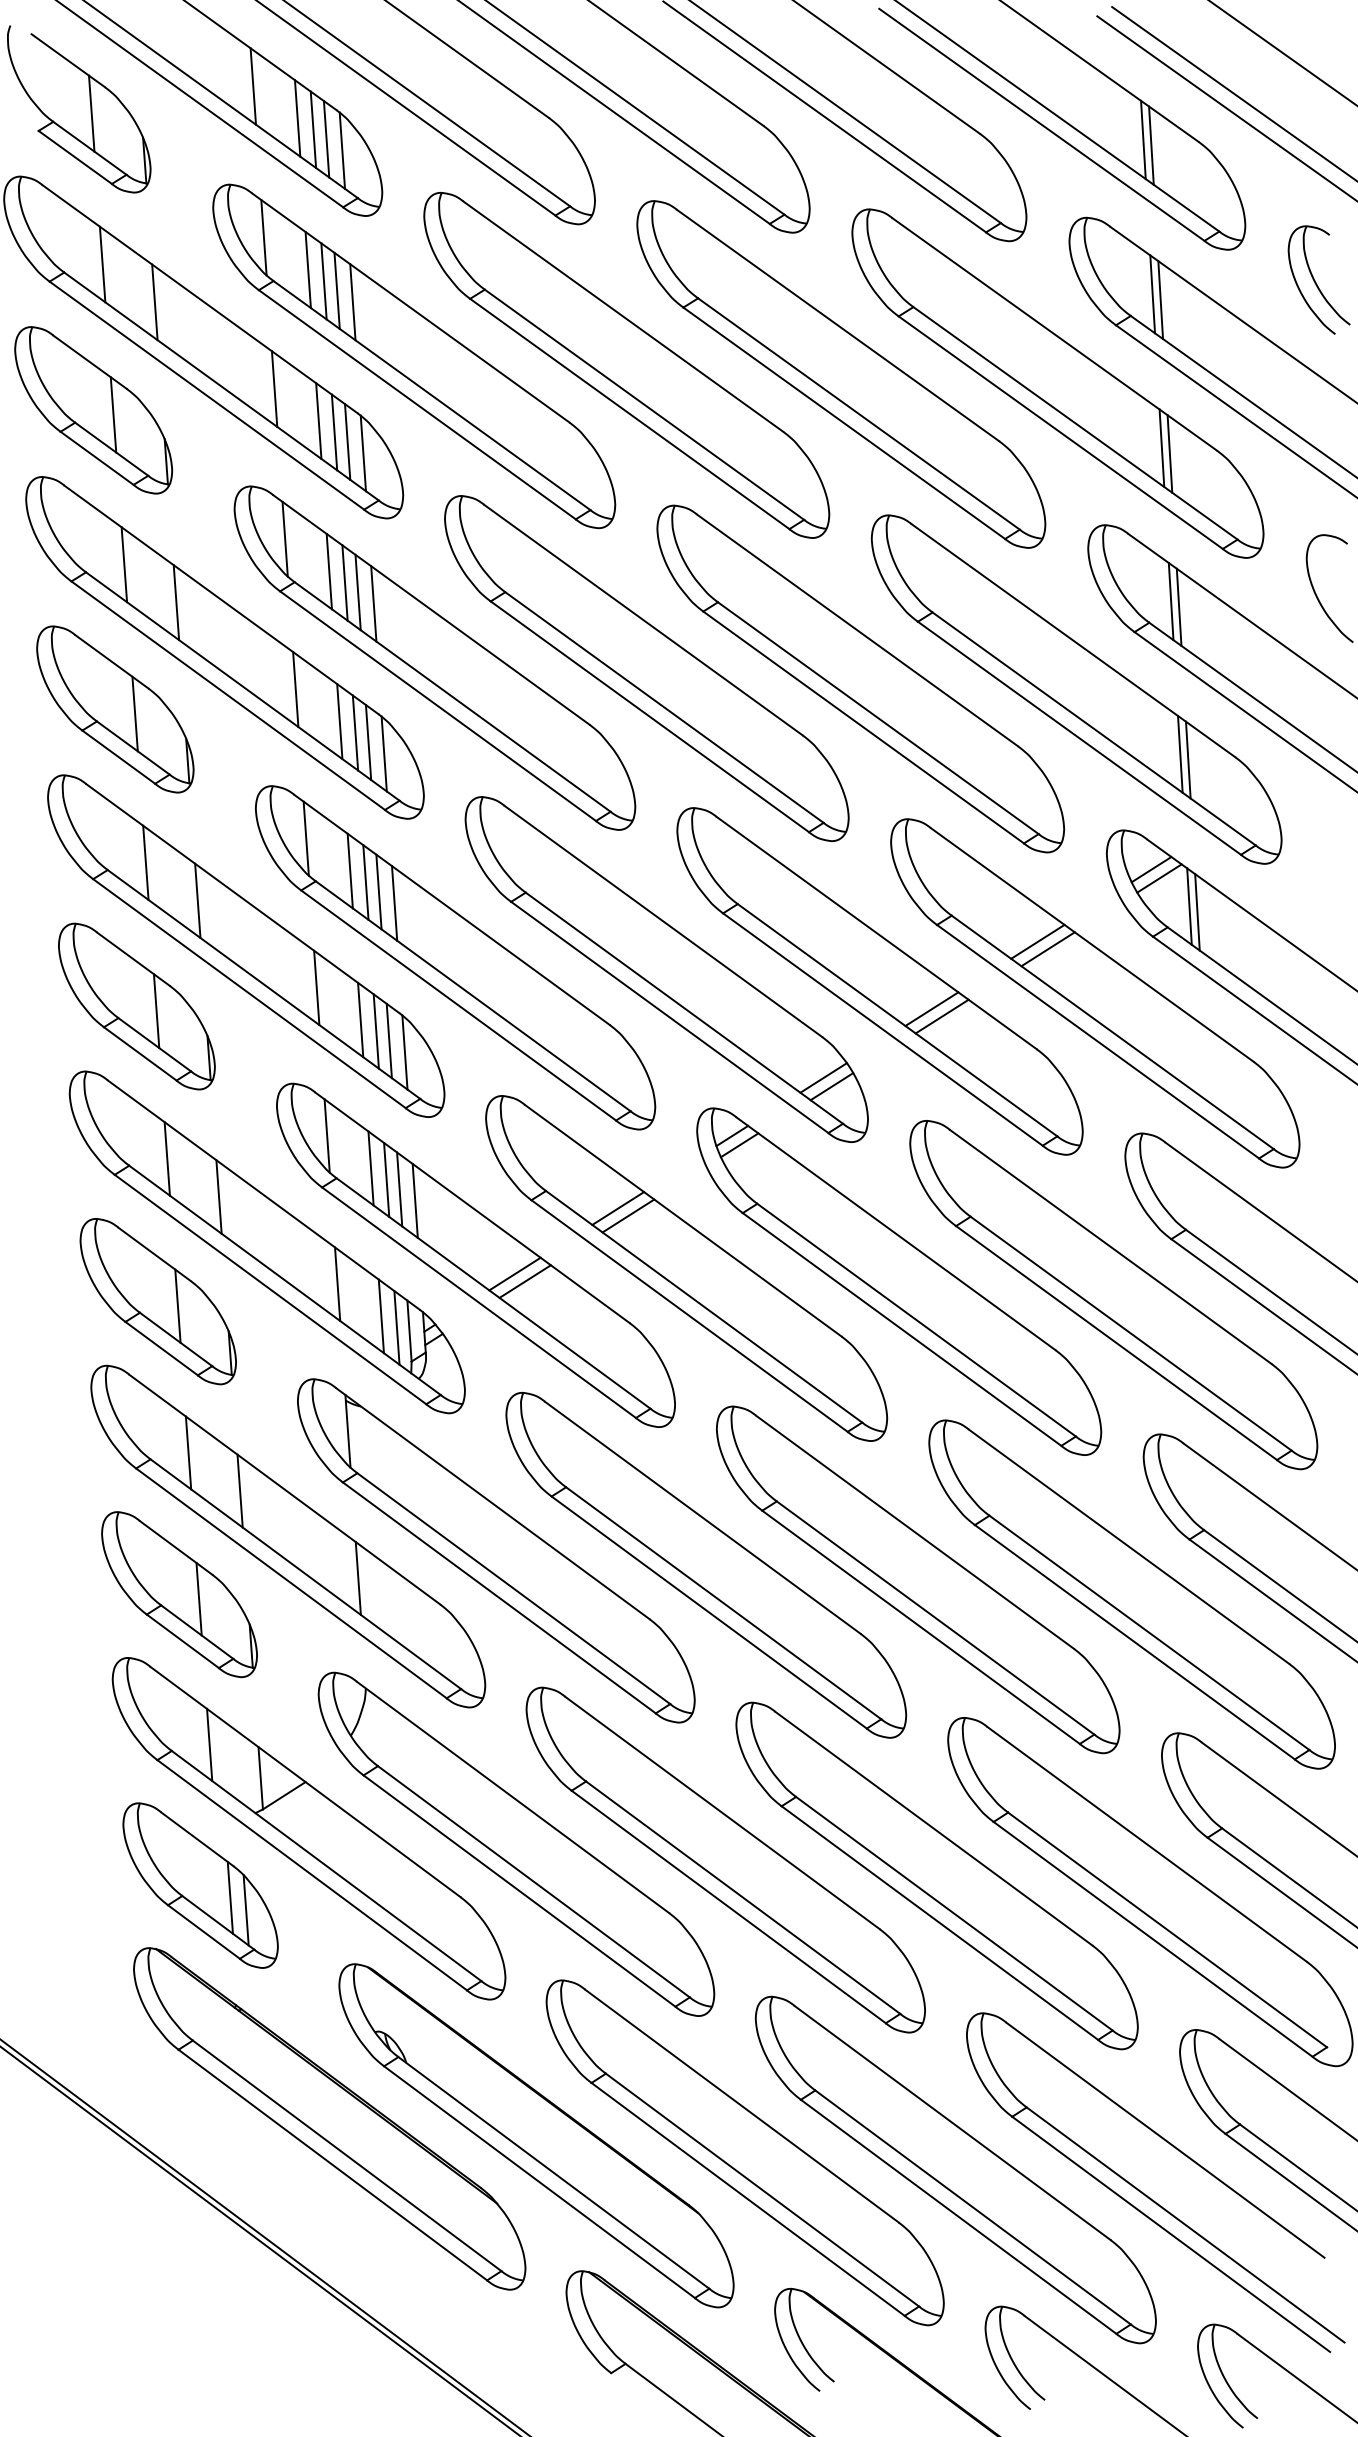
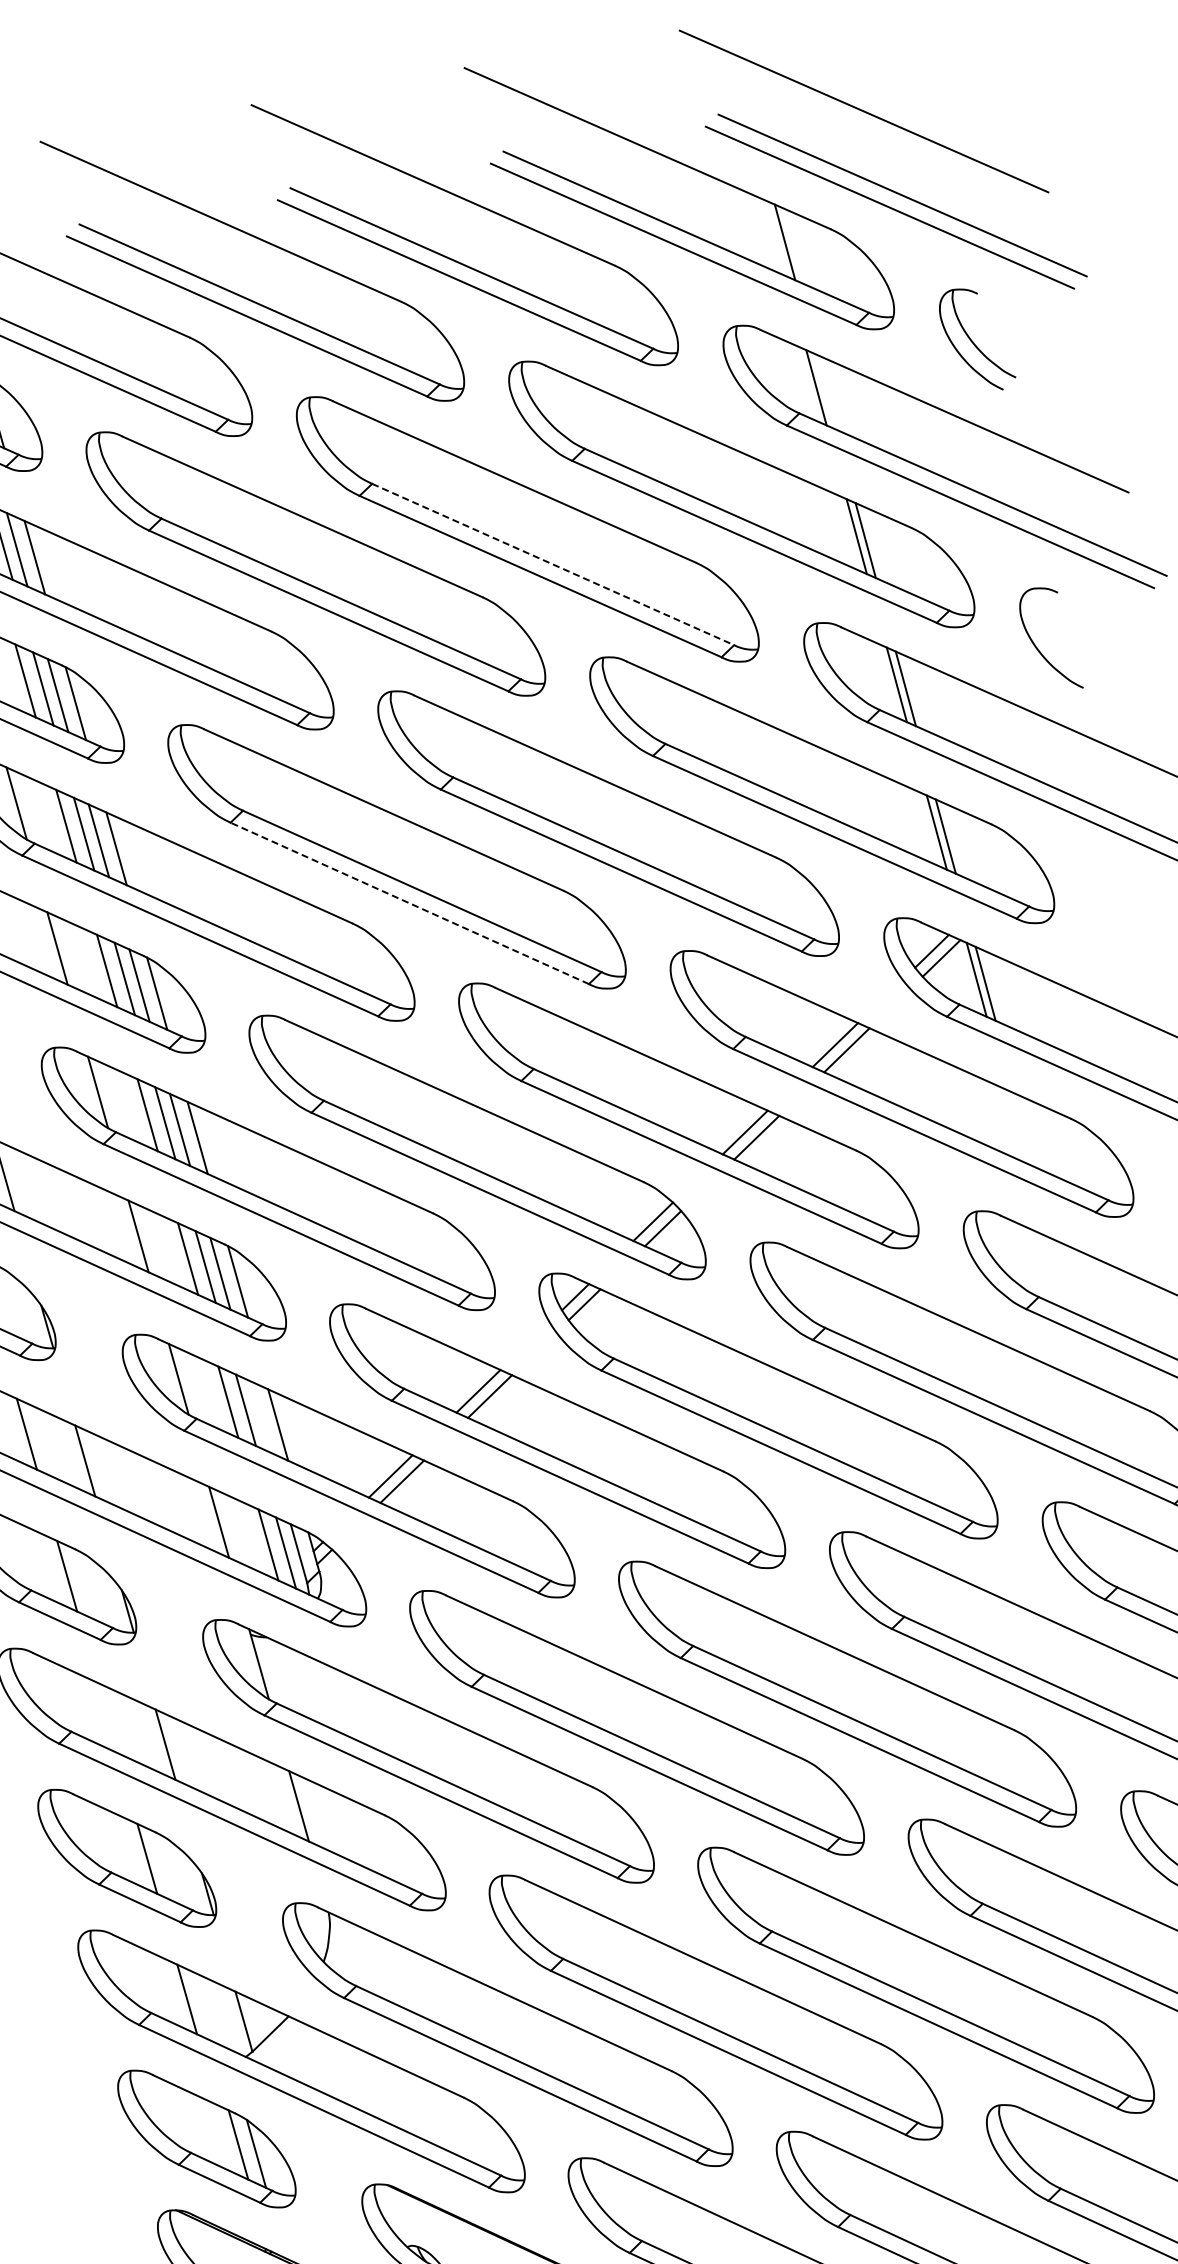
line: (1143, 139) -> (776, 238), removed
line: (1160, 300) -> (825, 392), removed
line: (859, 414) -> (553, 564), solid -> dashed
line: (649, 716) -> (409, 903), solid -> dashed
line: (399, 1189) -> (260, 1417), removed
line: (188, 1452) -> (107, 1717), removed

